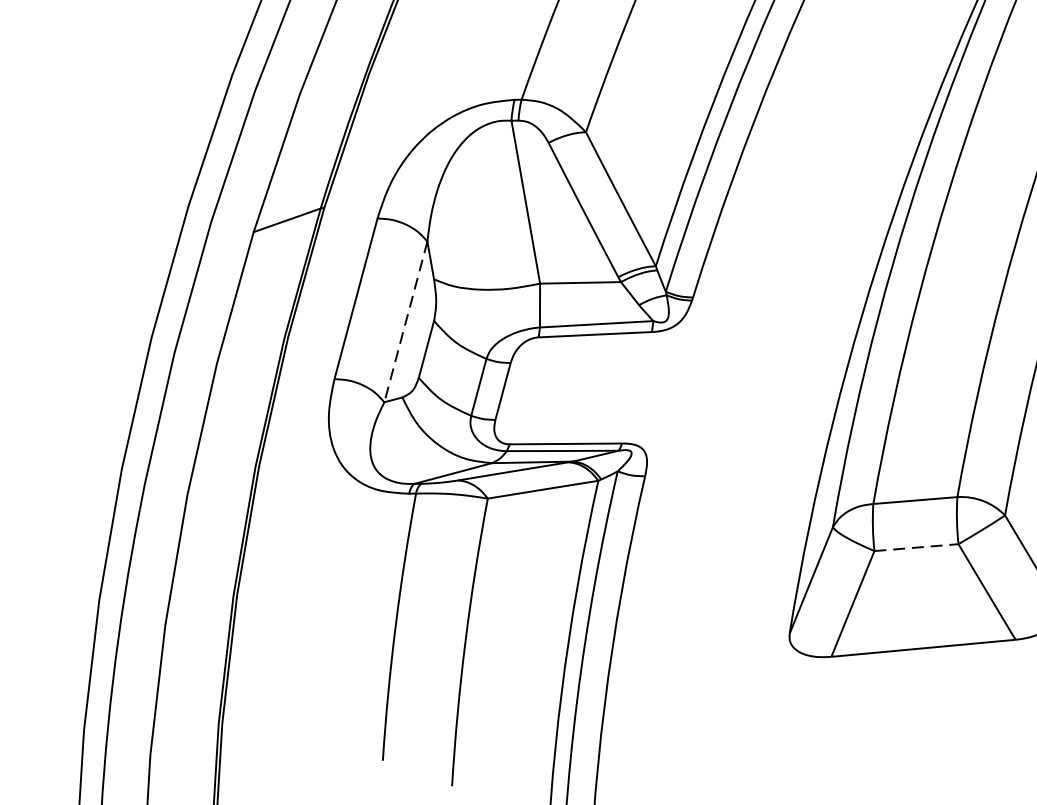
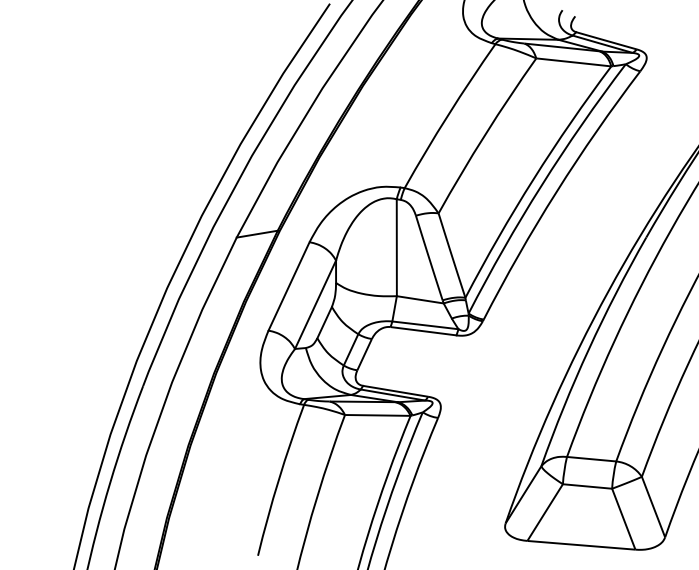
line: (405, 321) -> (315, 304), dashed -> solid
line: (916, 547) -> (587, 486), dashed -> solid

